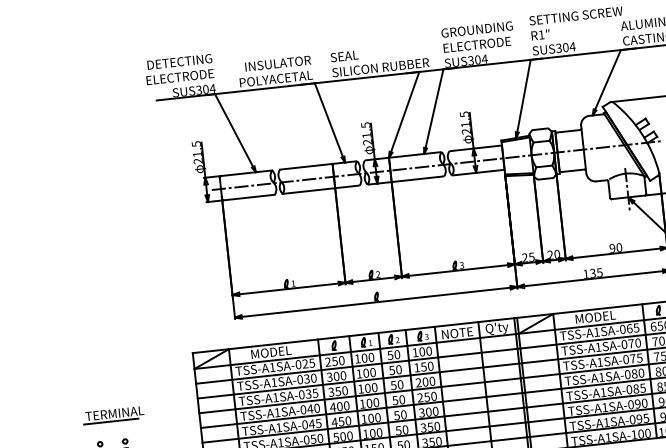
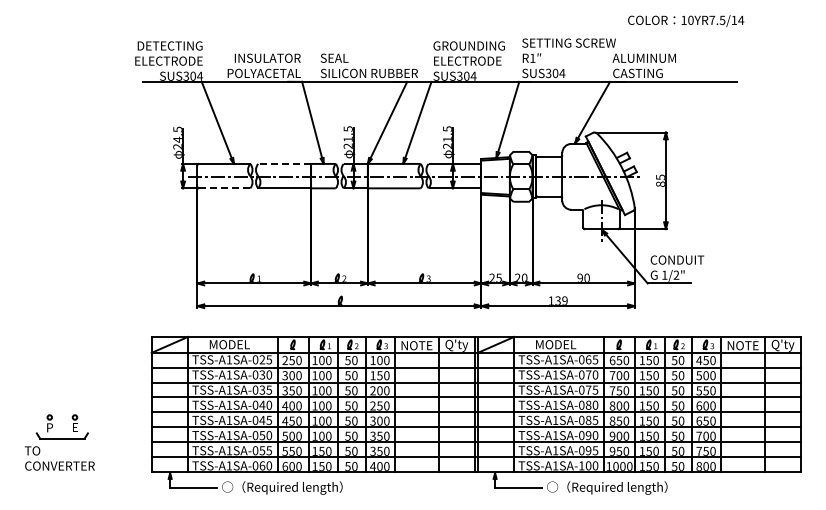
text: (197, 154) -> (177, 139), 21.5 -> 24.5
line: (306, 166) -> (284, 163), solid -> dashed
line: (249, 197) -> (224, 188), solid -> dashed
text: (599, 272) -> (564, 300), 135 -> 139
part: (112, 415) -> (65, 390), removed

